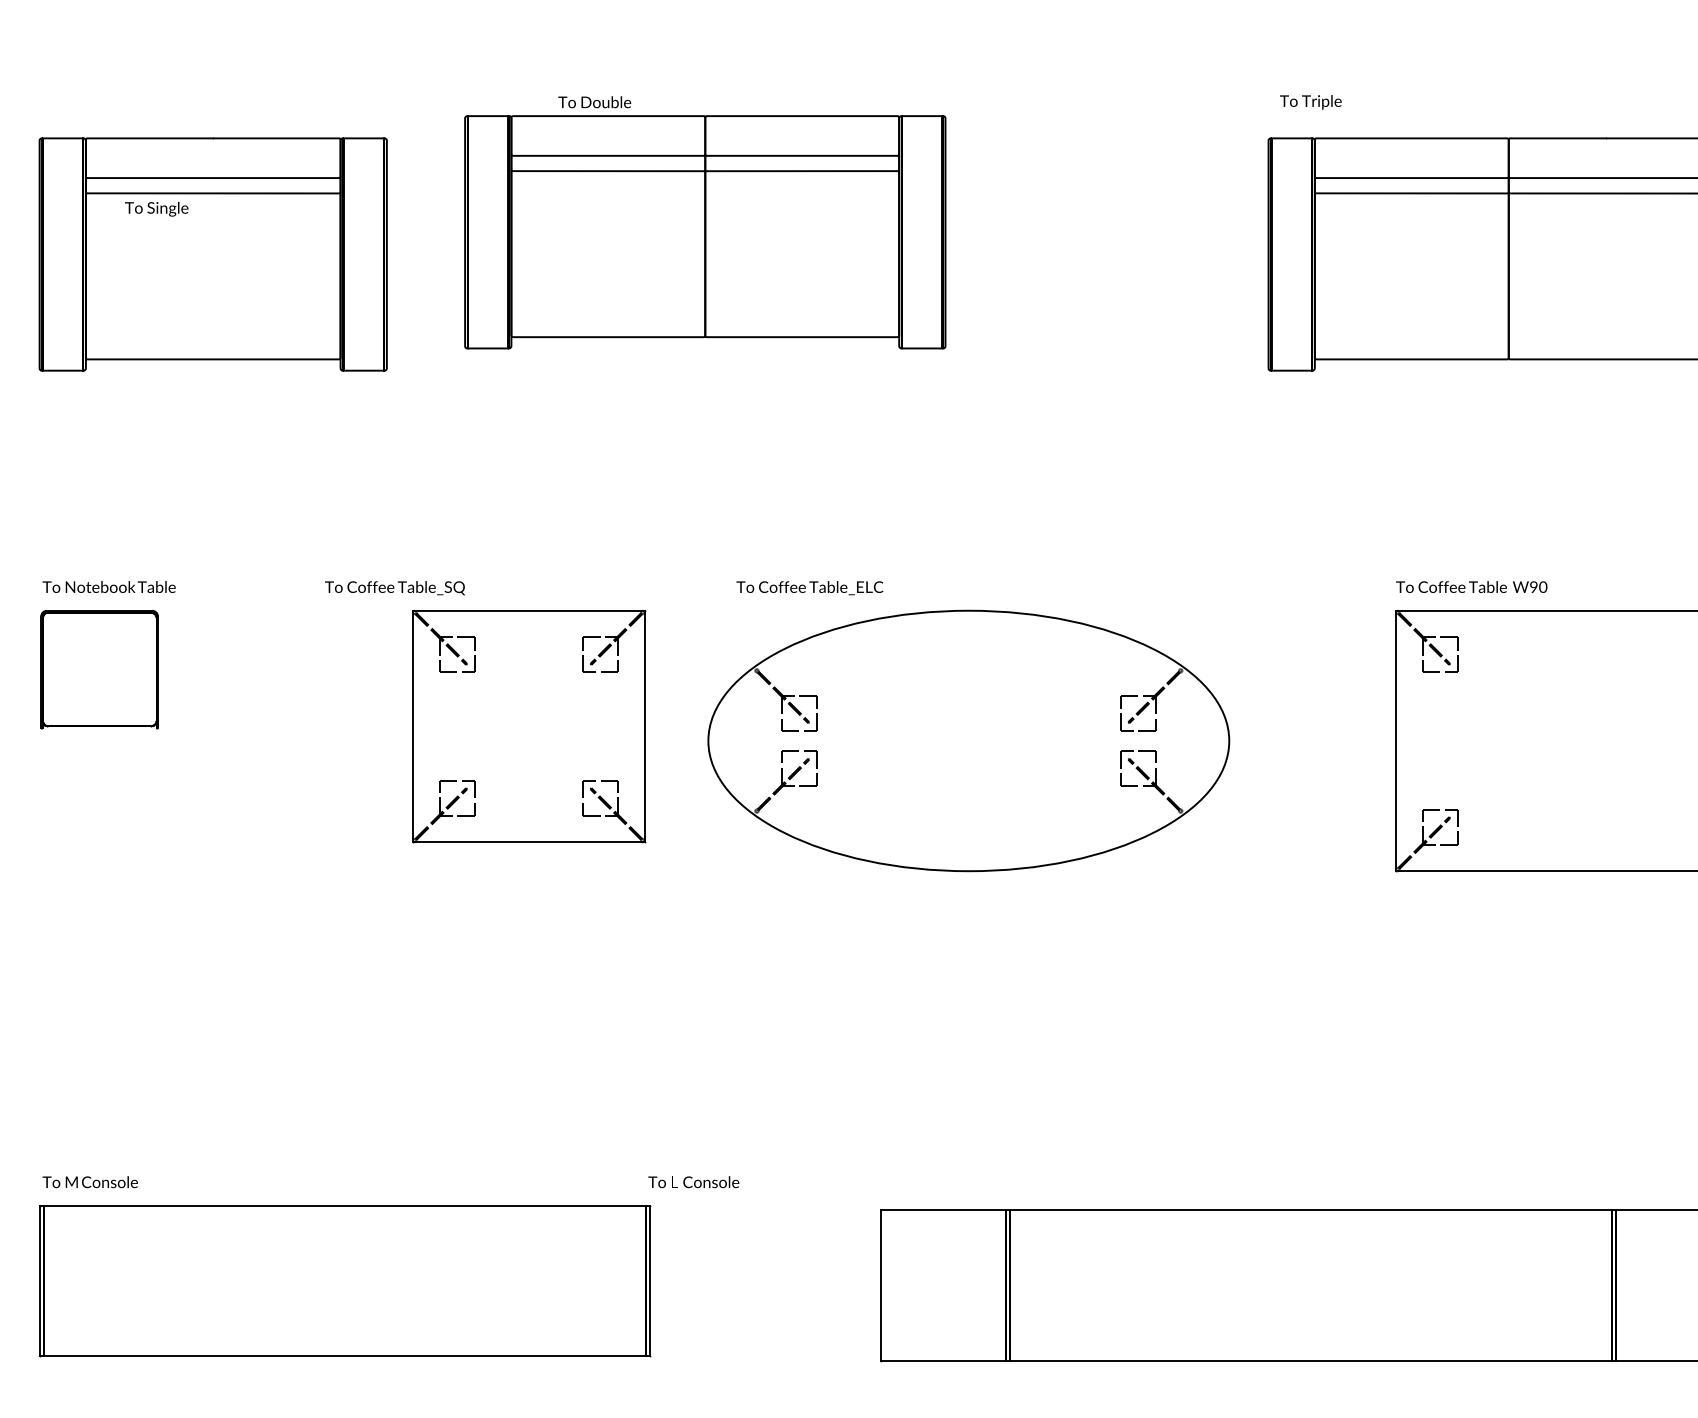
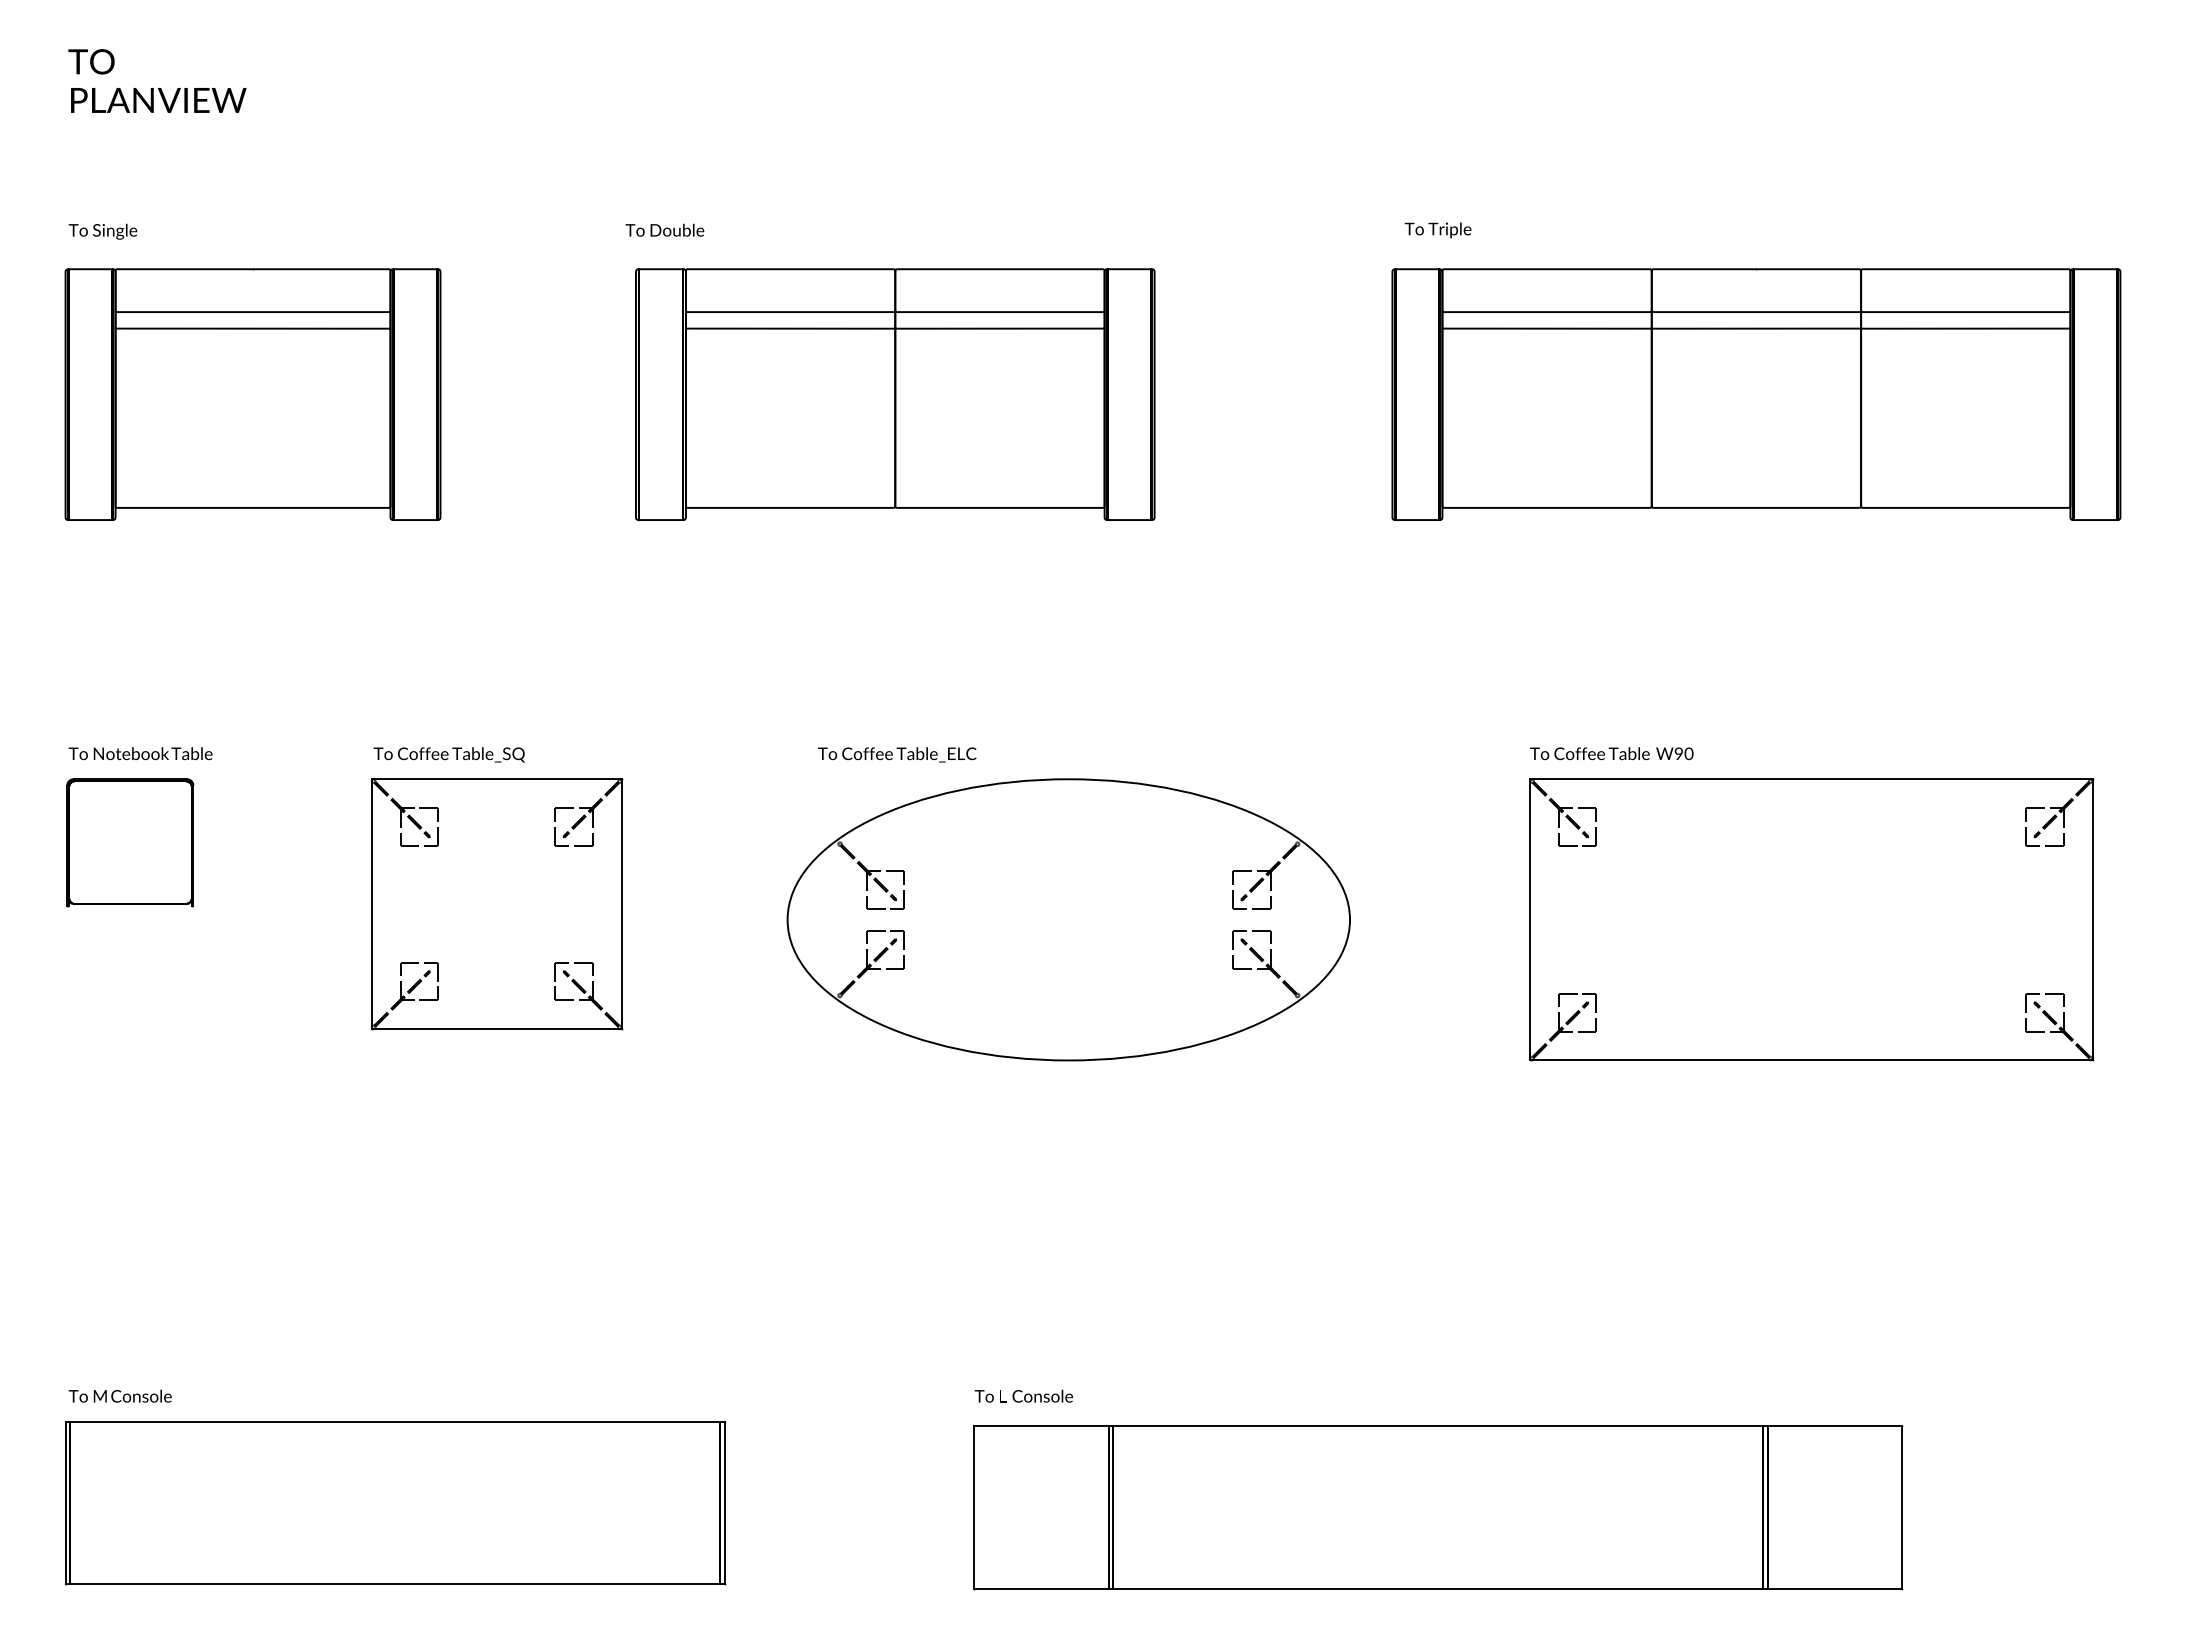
text: (156, 209) -> (102, 231), moved
part: (705, 232) -> (895, 394), moved
part: (529, 726) -> (497, 904), moved
text: (693, 1181) -> (1023, 1395), moved

